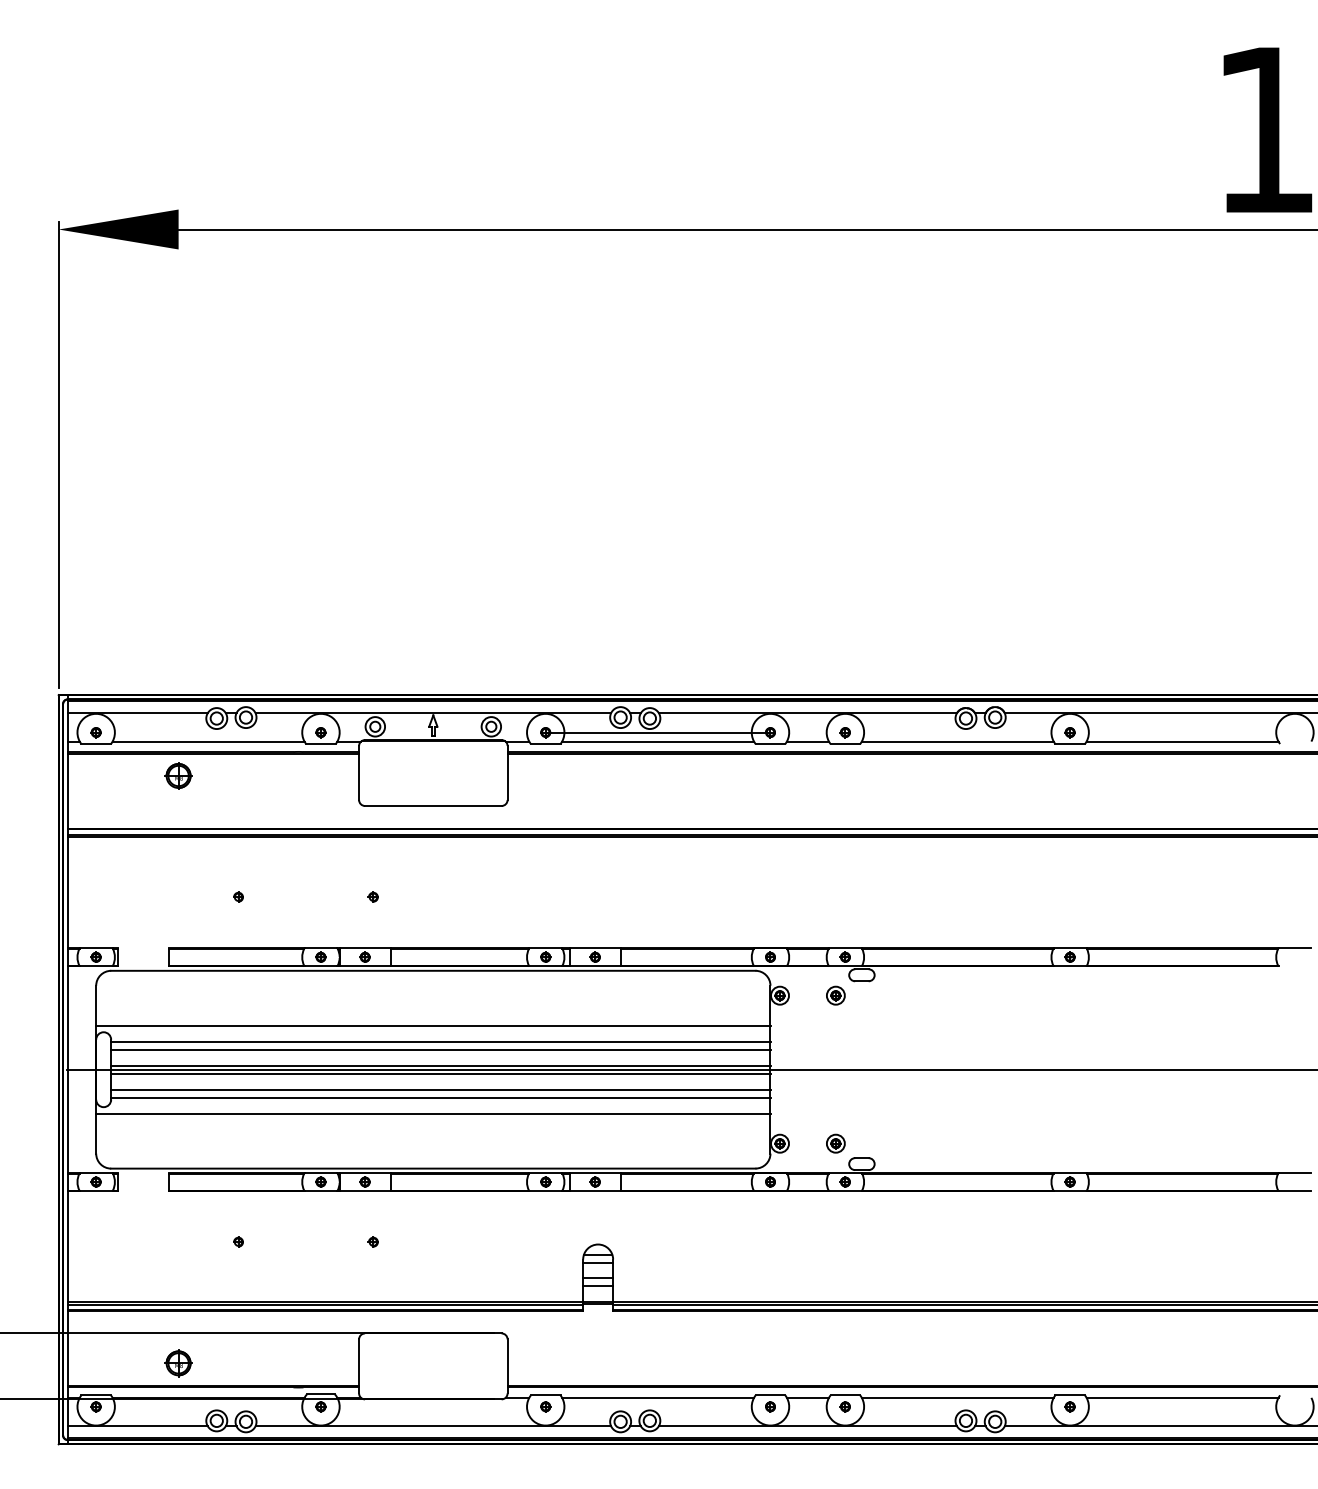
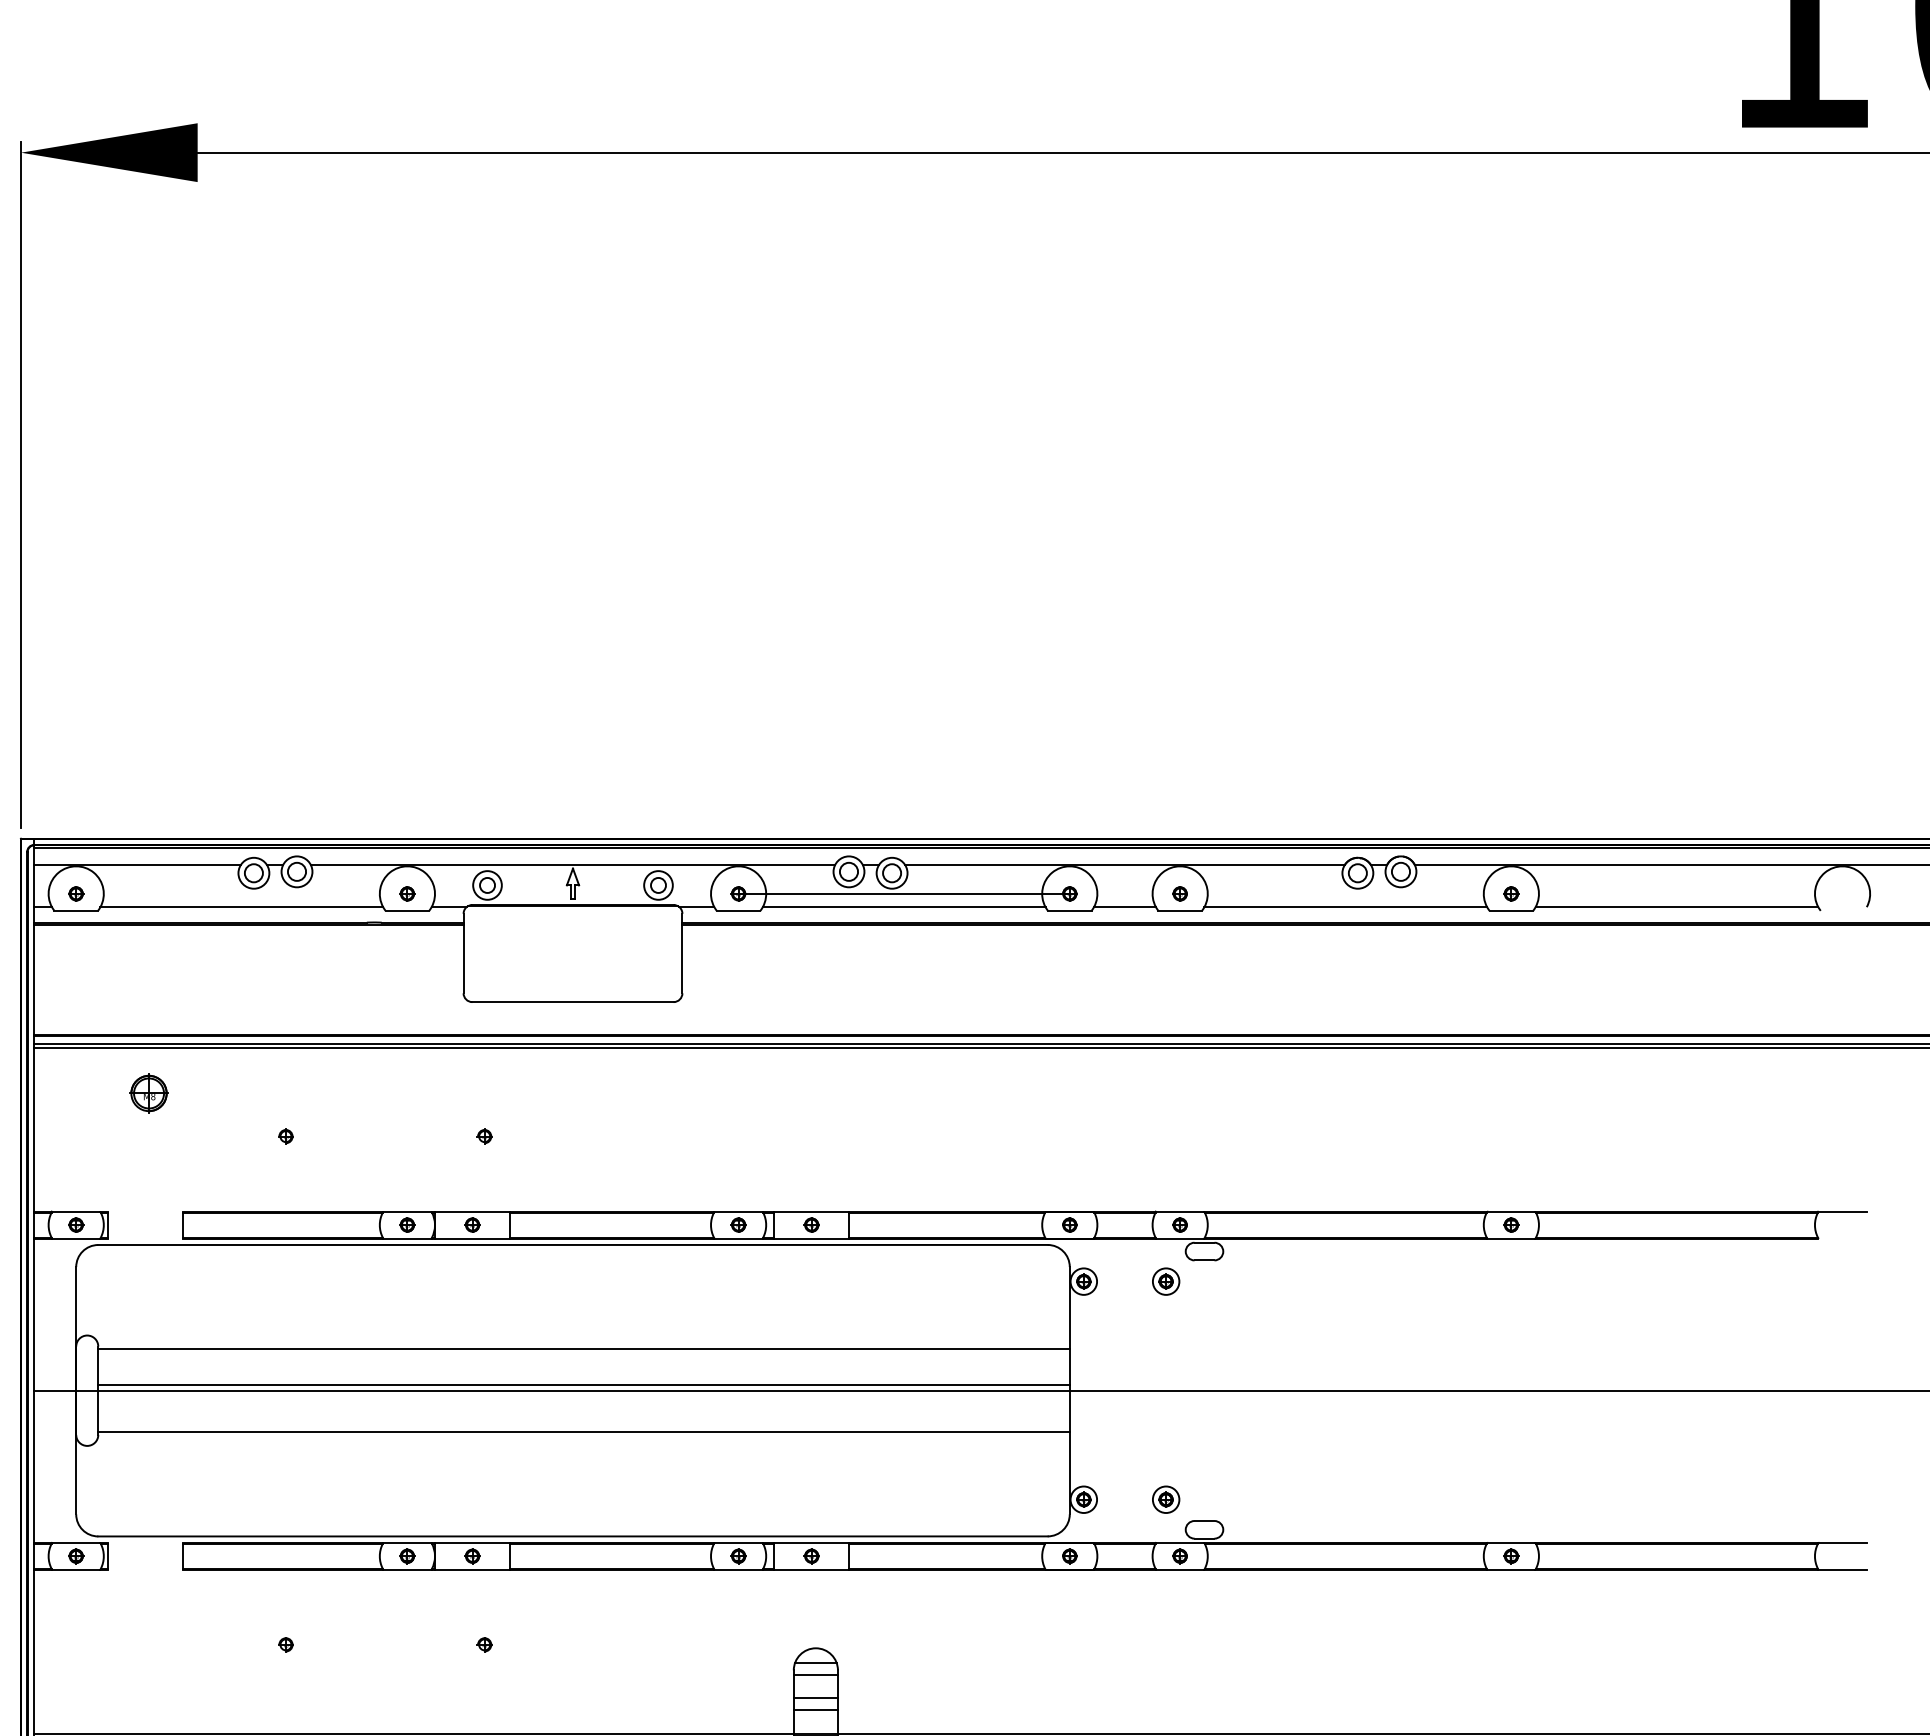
part: (178, 775) -> (148, 1092), moved
line: (433, 1025) -> (573, 1325), removed
line: (440, 1049) -> (583, 1360), removed
line: (440, 1073) -> (583, 1396), removed
line: (440, 1089) -> (583, 1419), removed
line: (433, 1113) -> (573, 1455), removed

